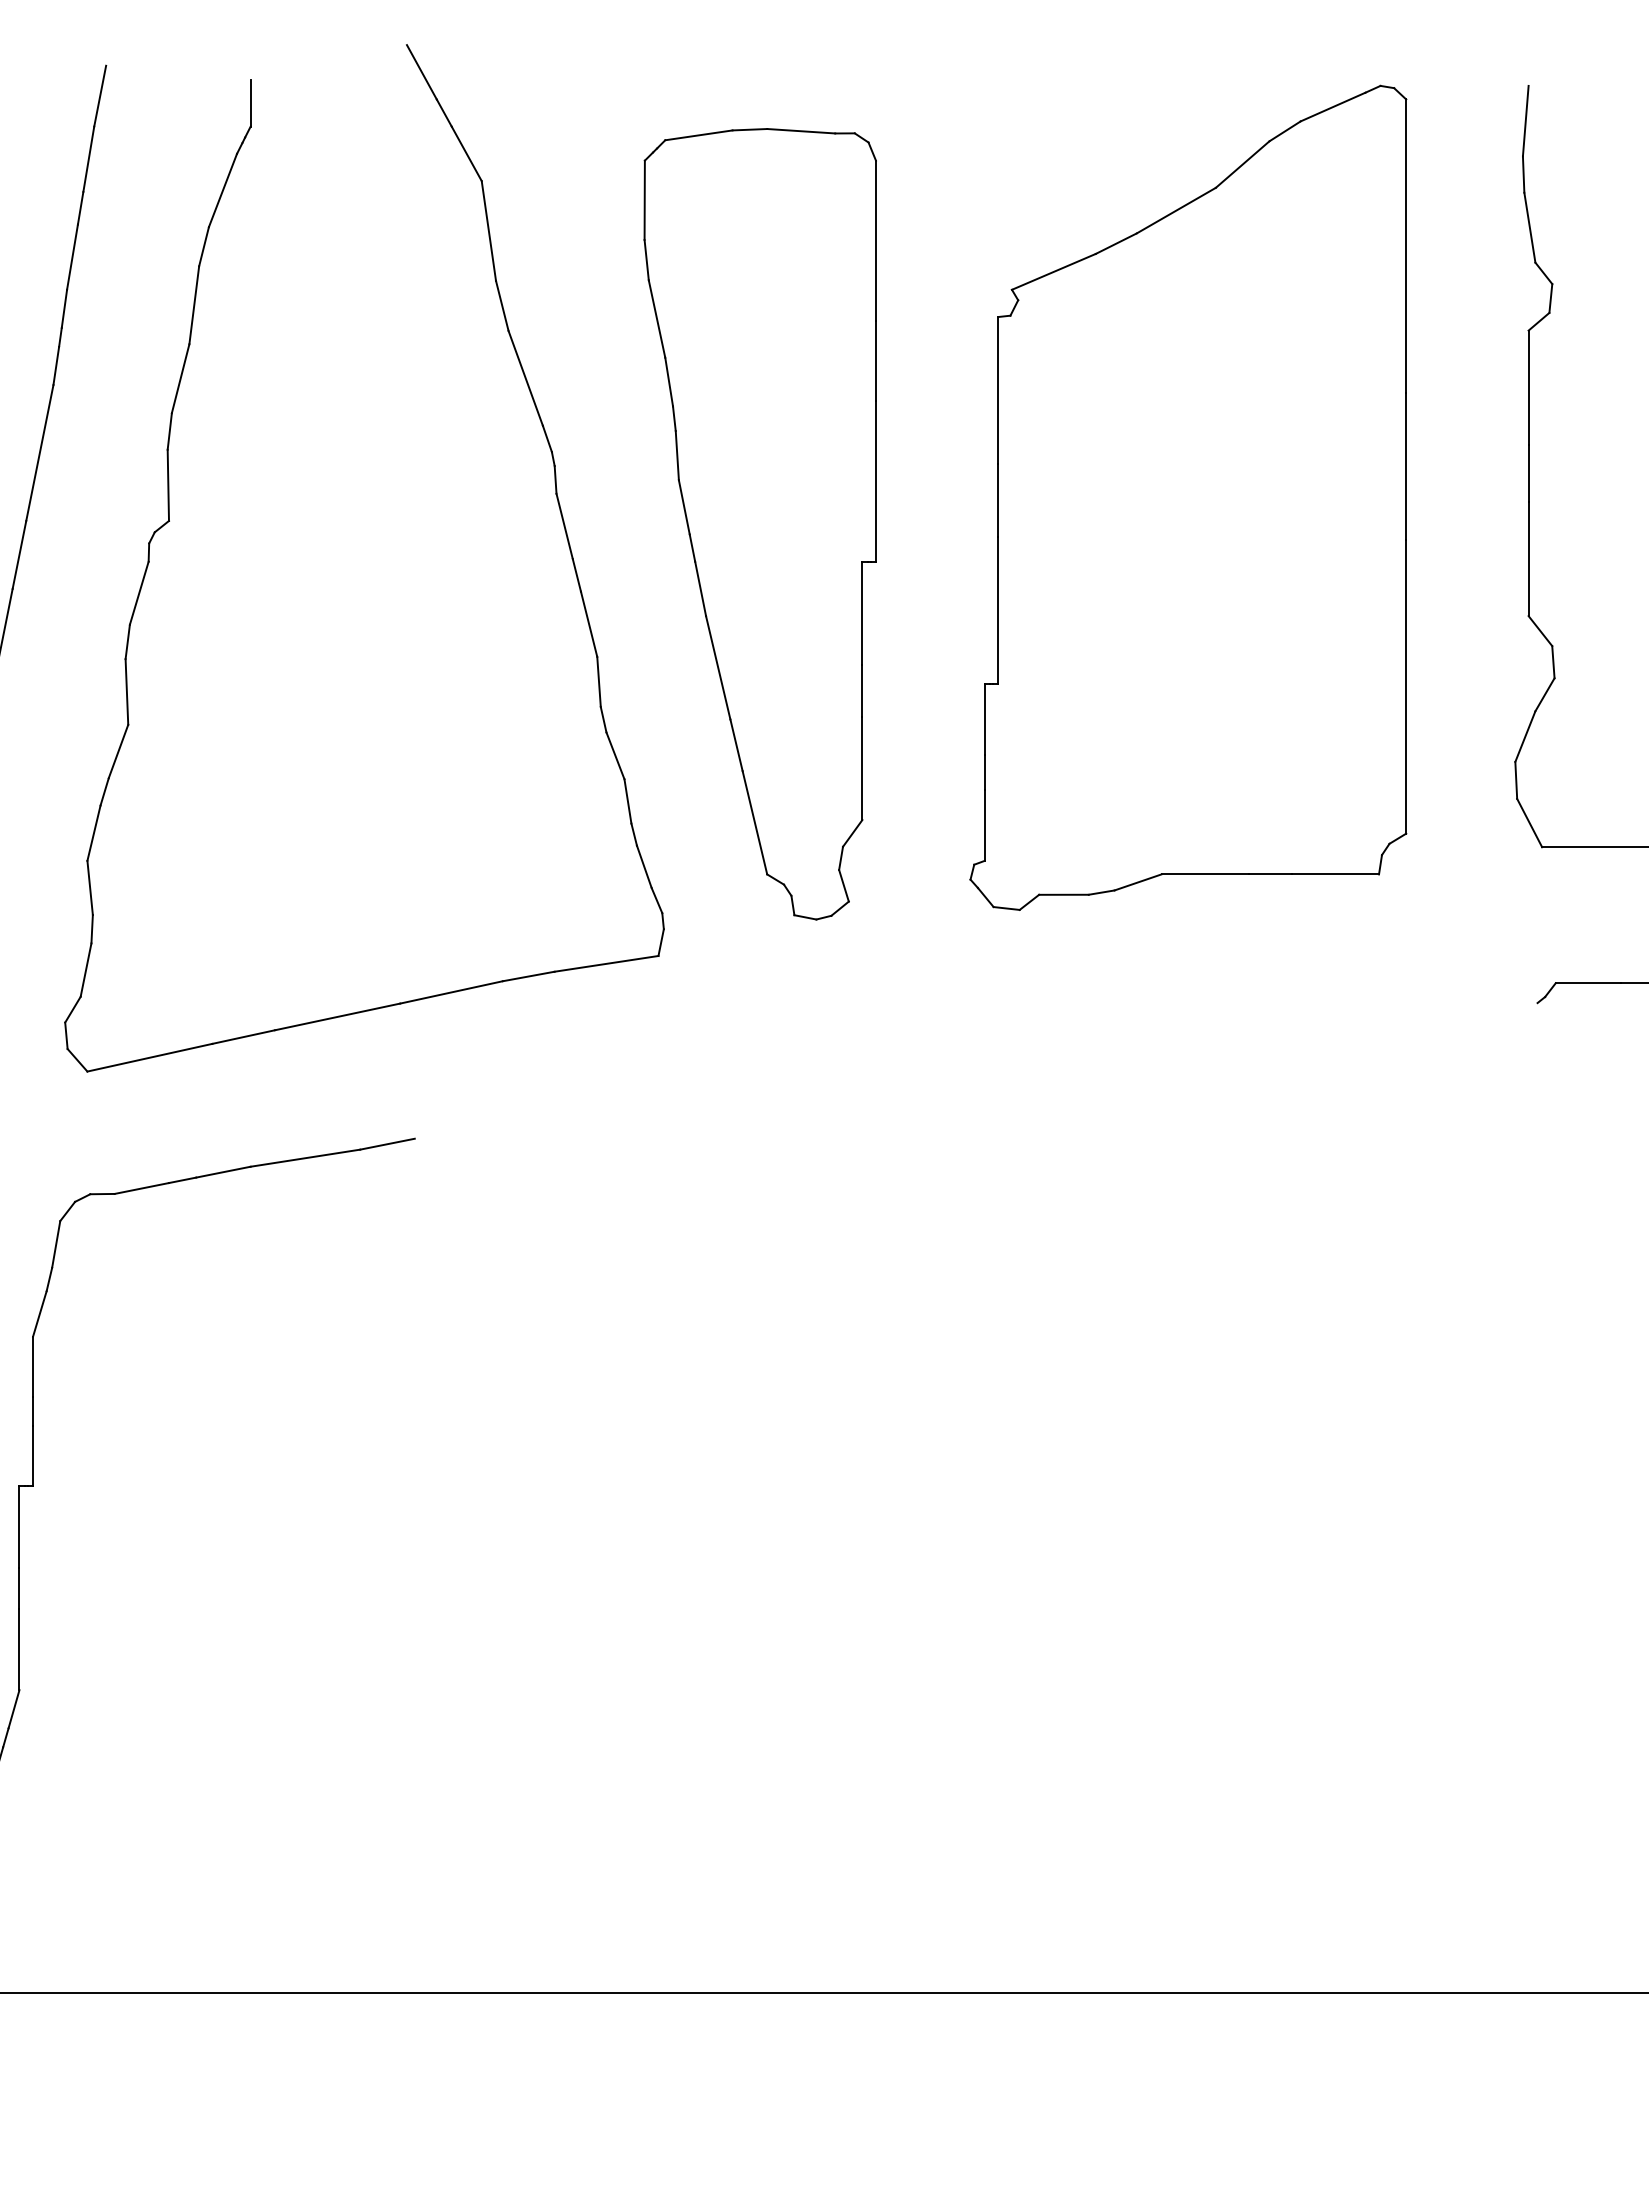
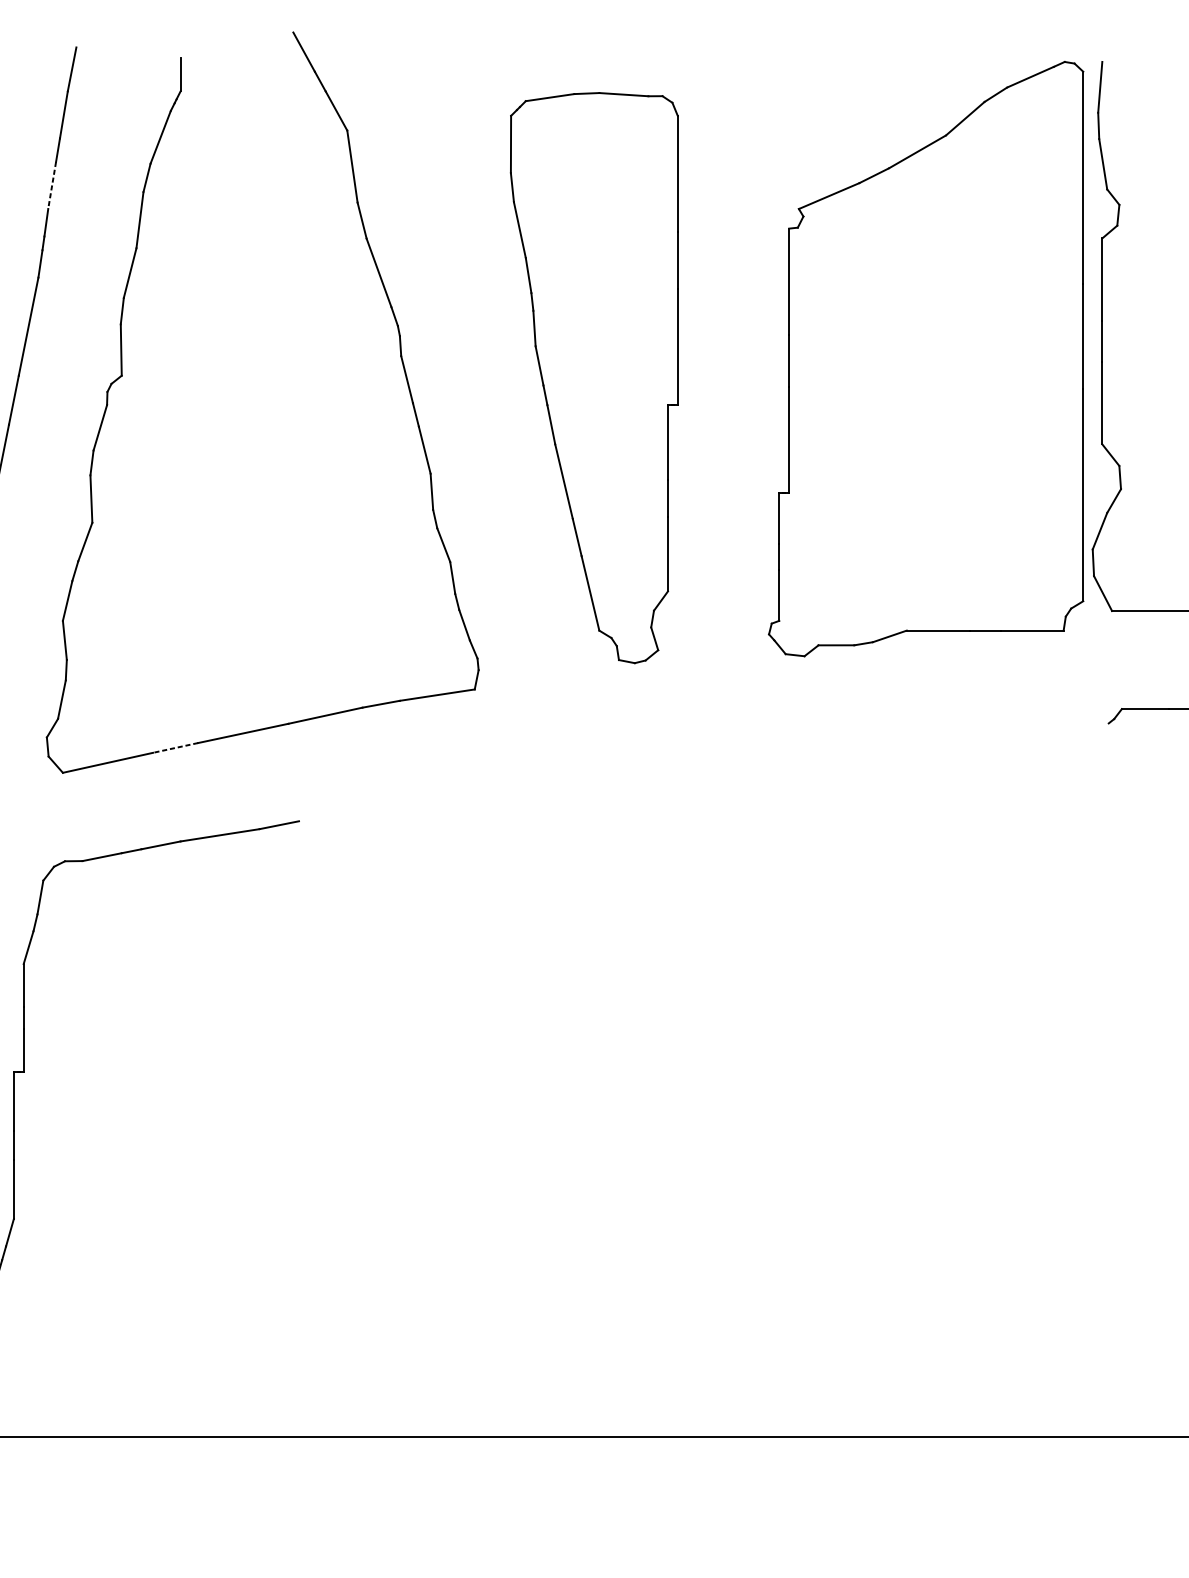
line: (72, 257) -> (52, 185), solid -> dashed
part: (1188, 497) -> (926, 358), moved
part: (759, 524) -> (593, 378), moved
line: (243, 1037) -> (175, 748), solid -> dashed

